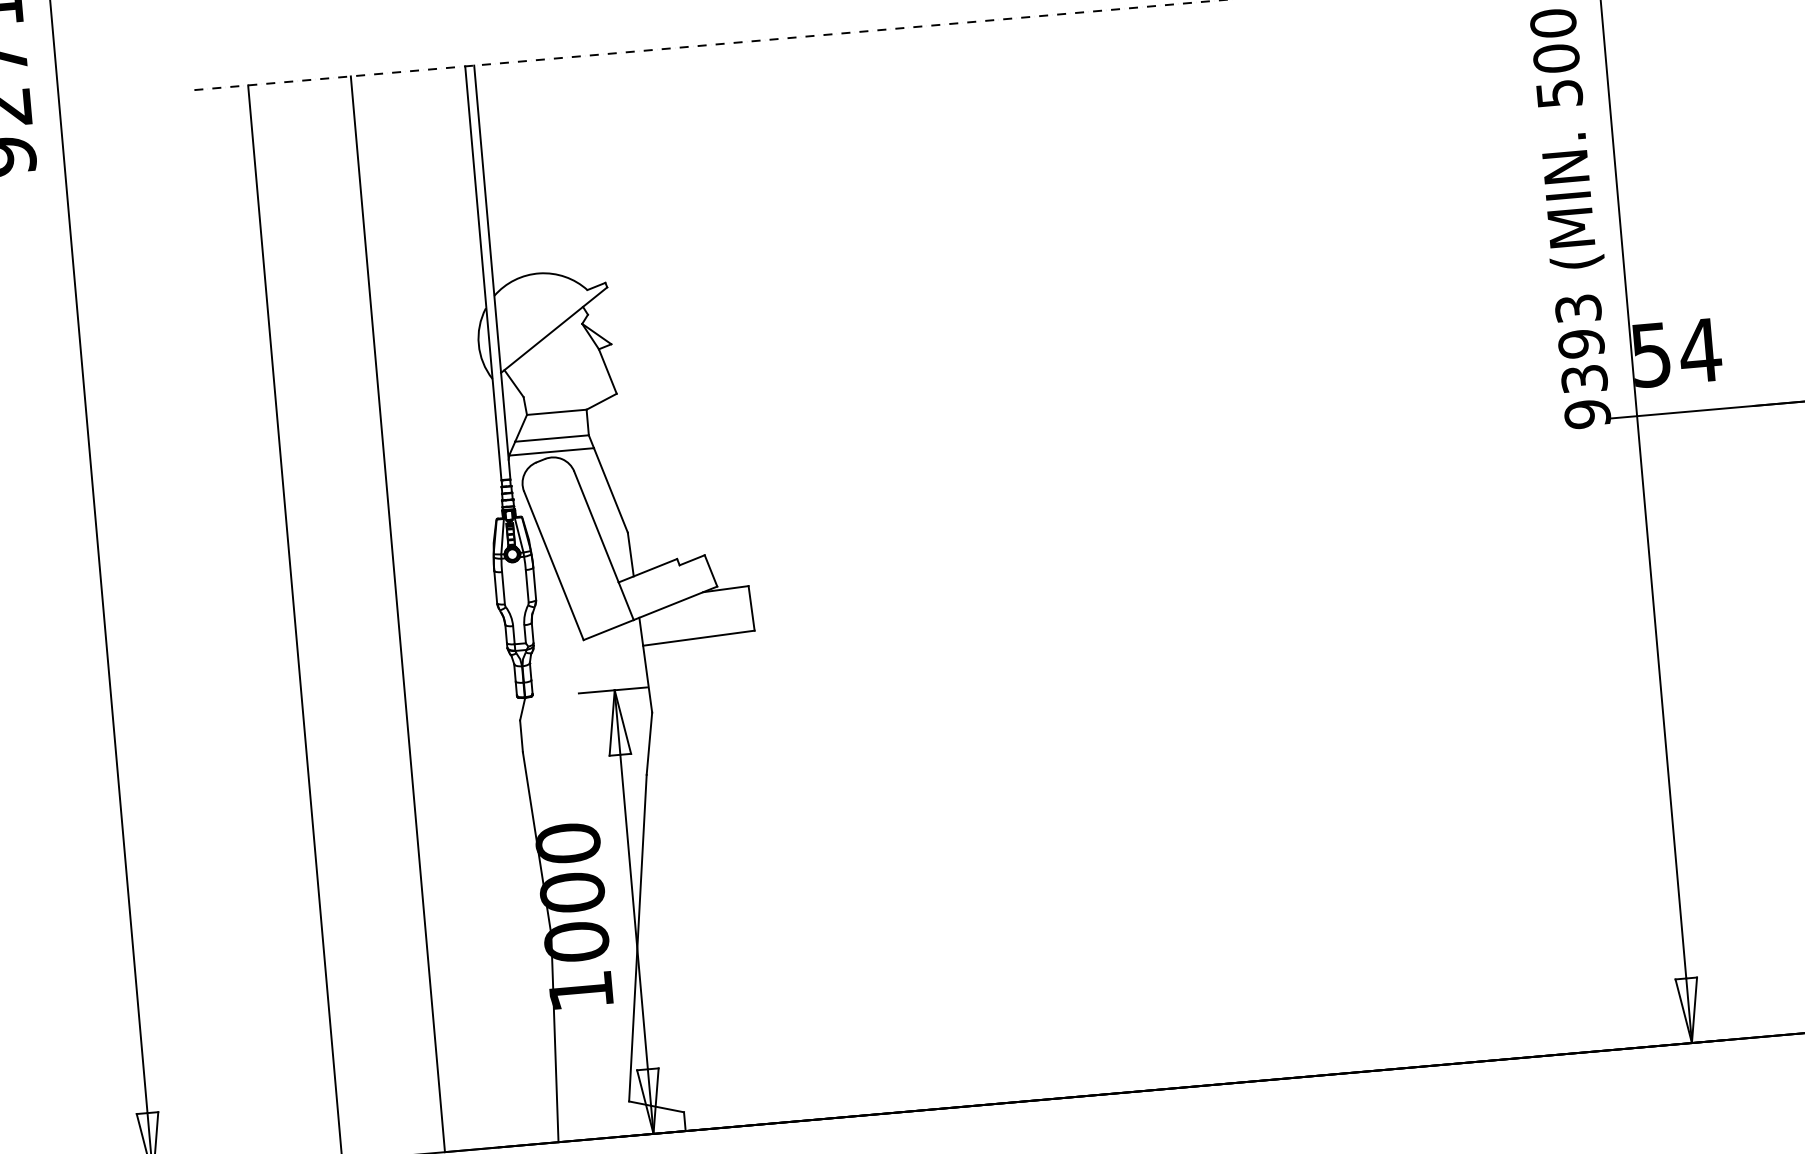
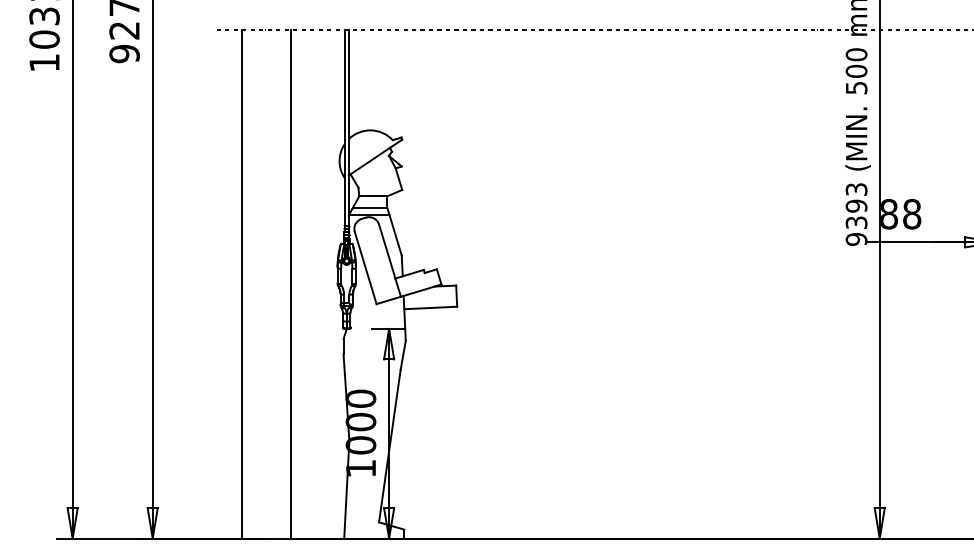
text: (1677, 353) -> (901, 214), 54 -> 88

